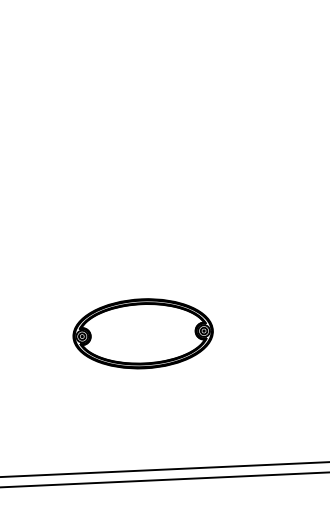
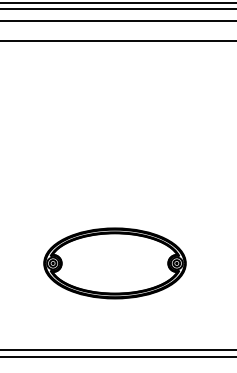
part: (142, 333) -> (114, 263), size x1.6

